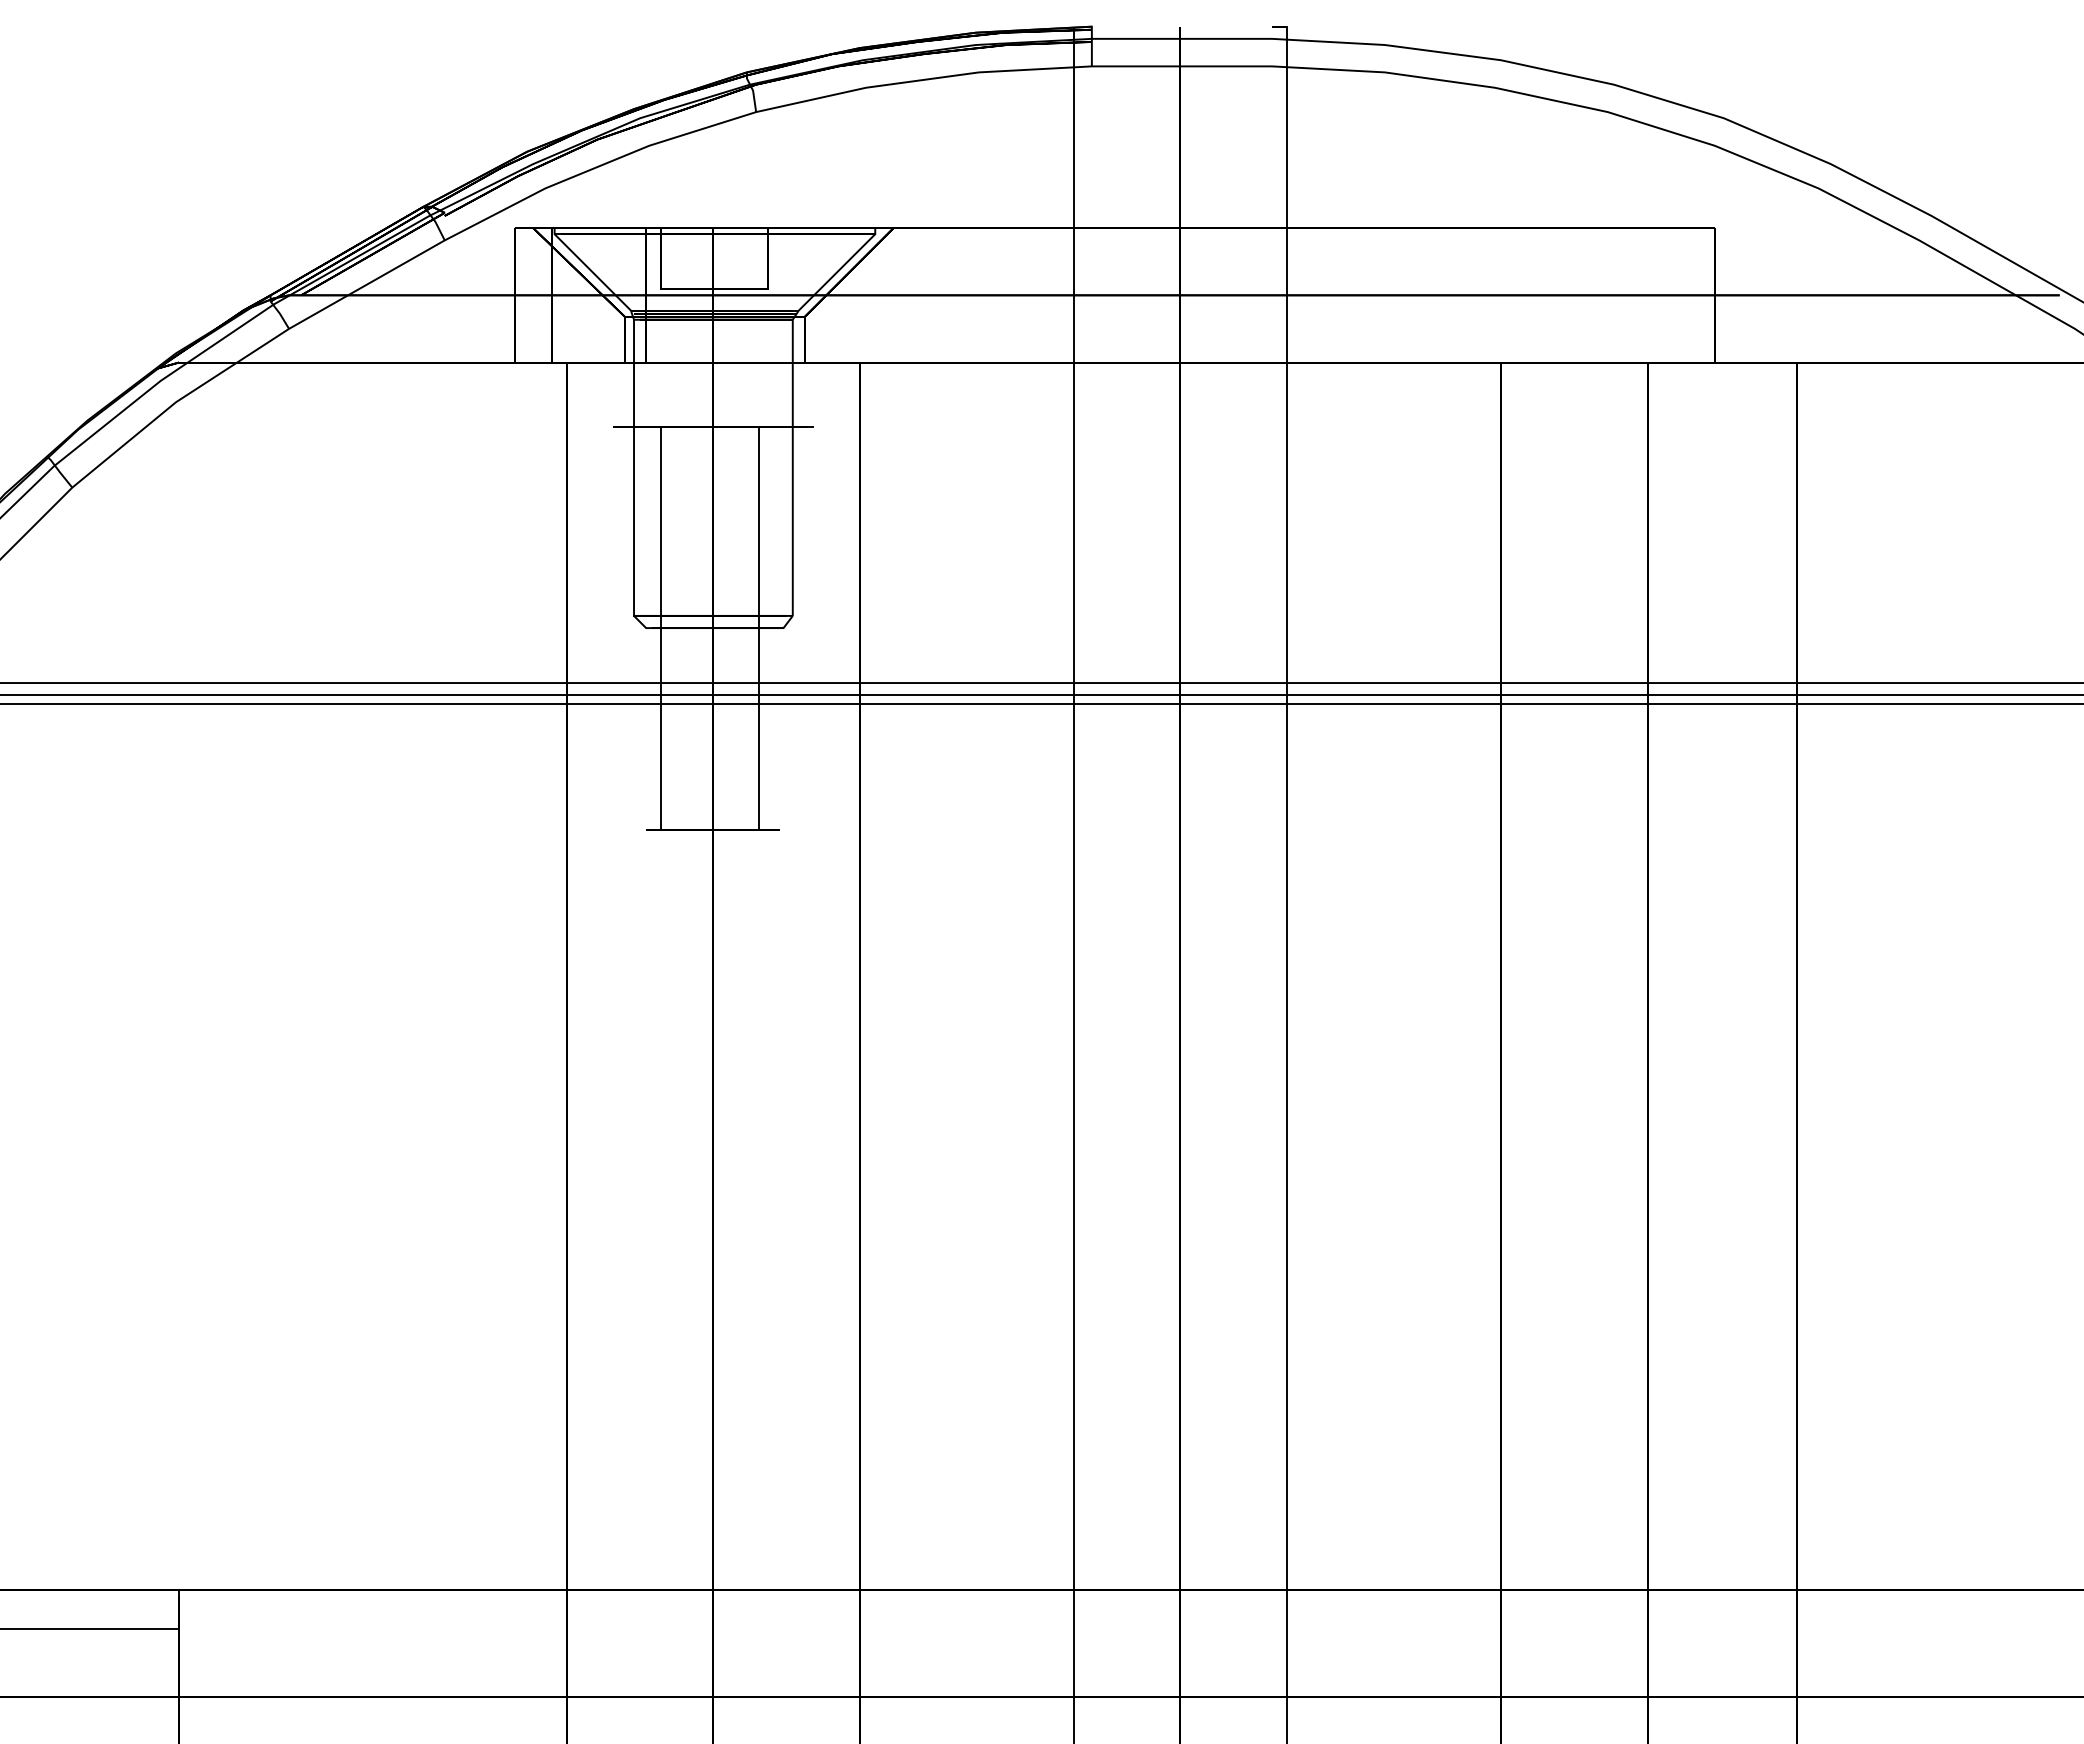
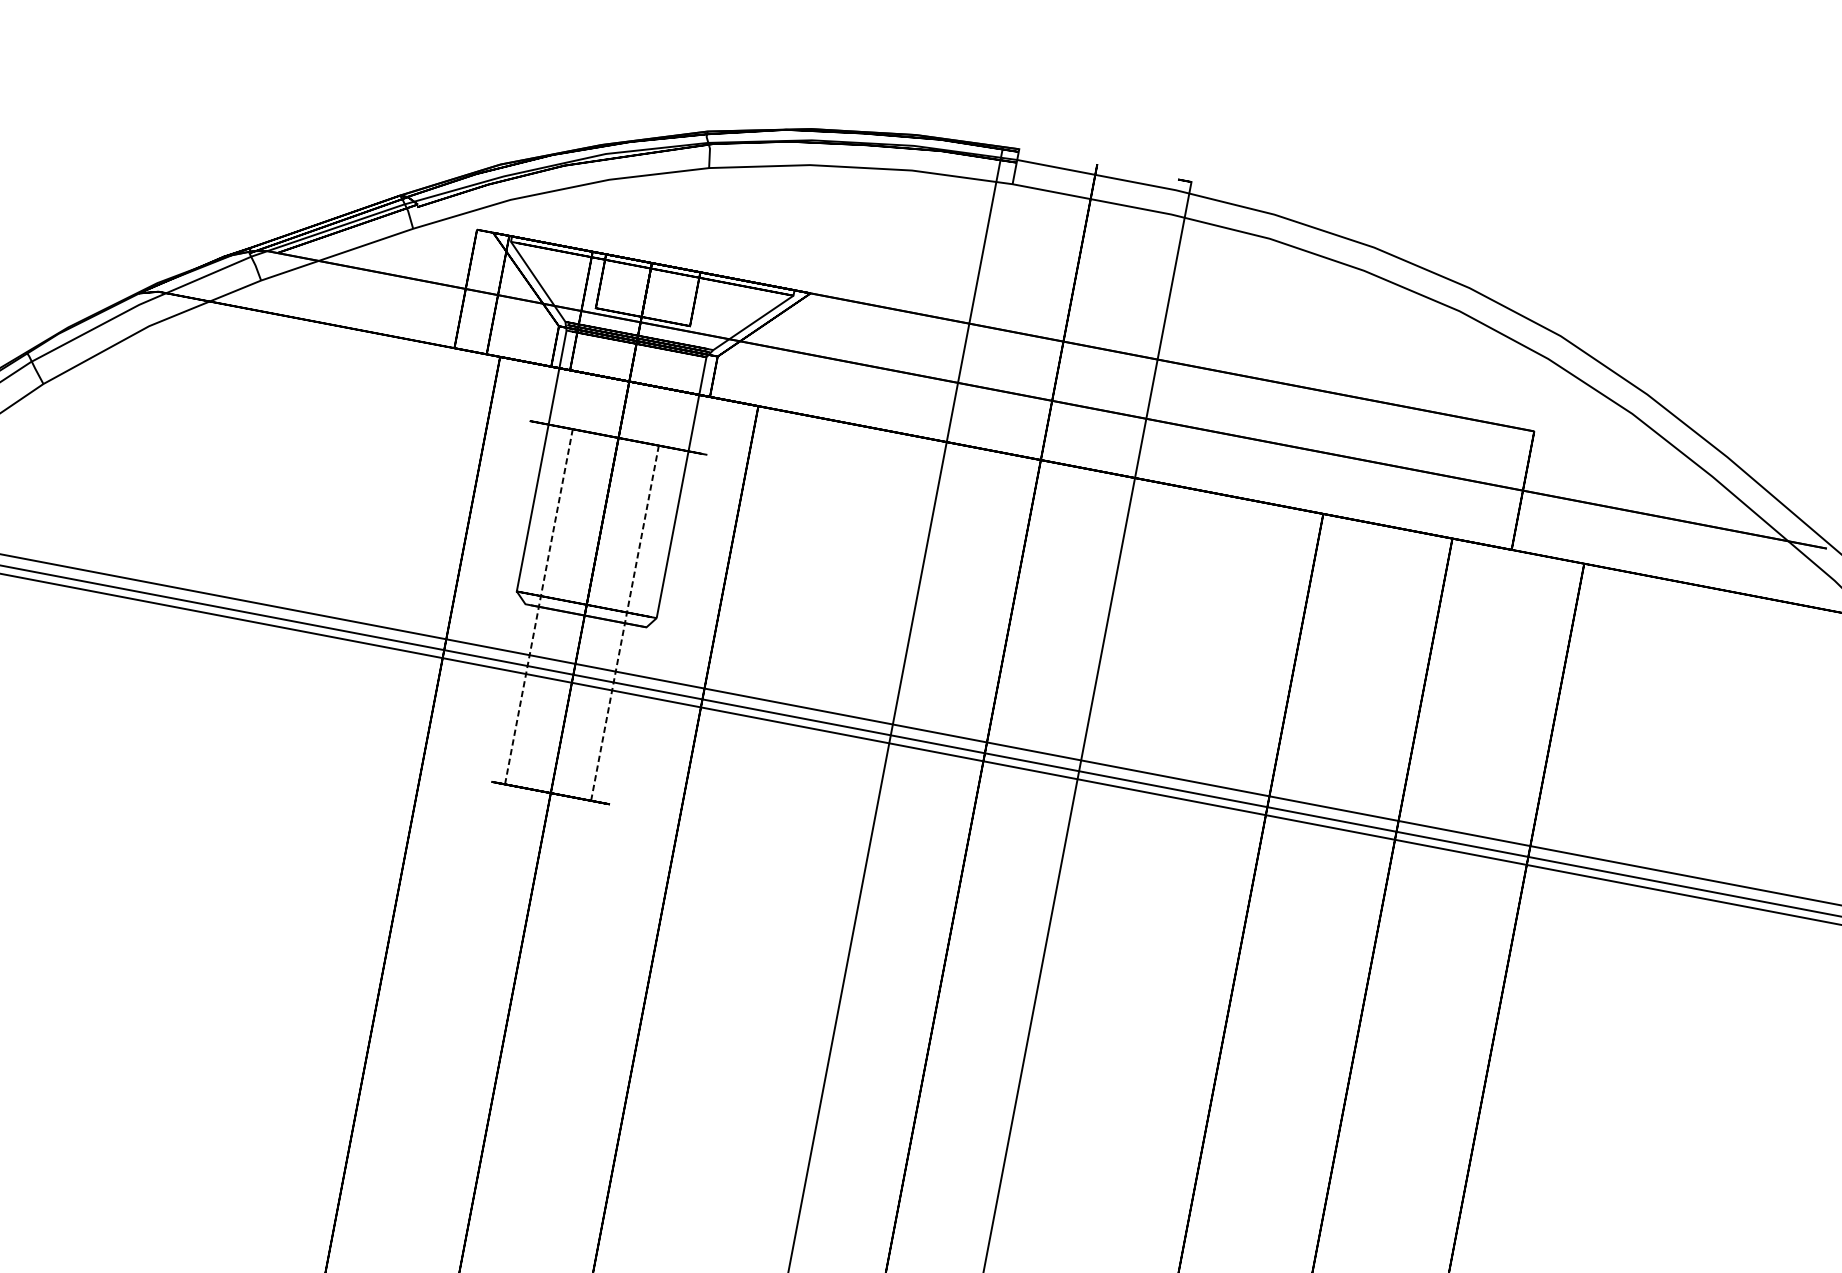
line: (661, 628) -> (538, 607), solid -> dashed
line: (759, 628) -> (625, 623), solid -> dashed

